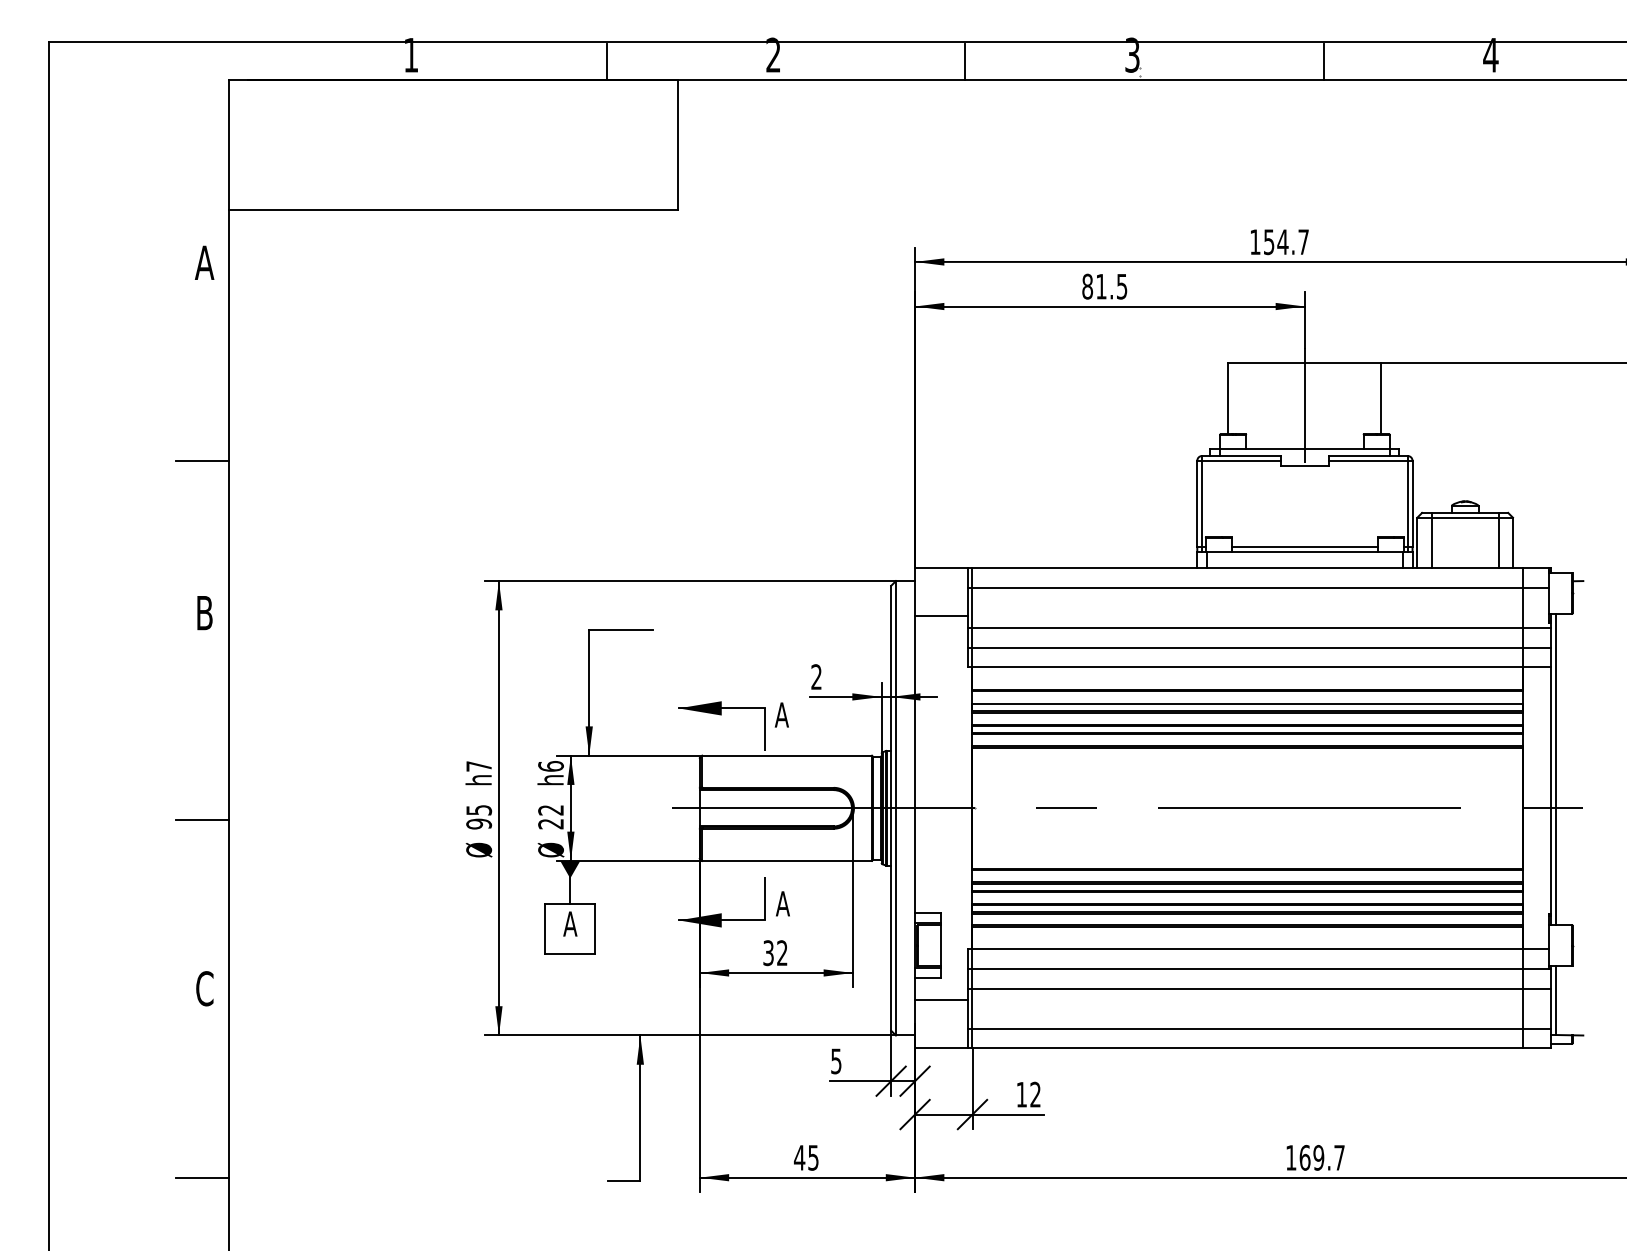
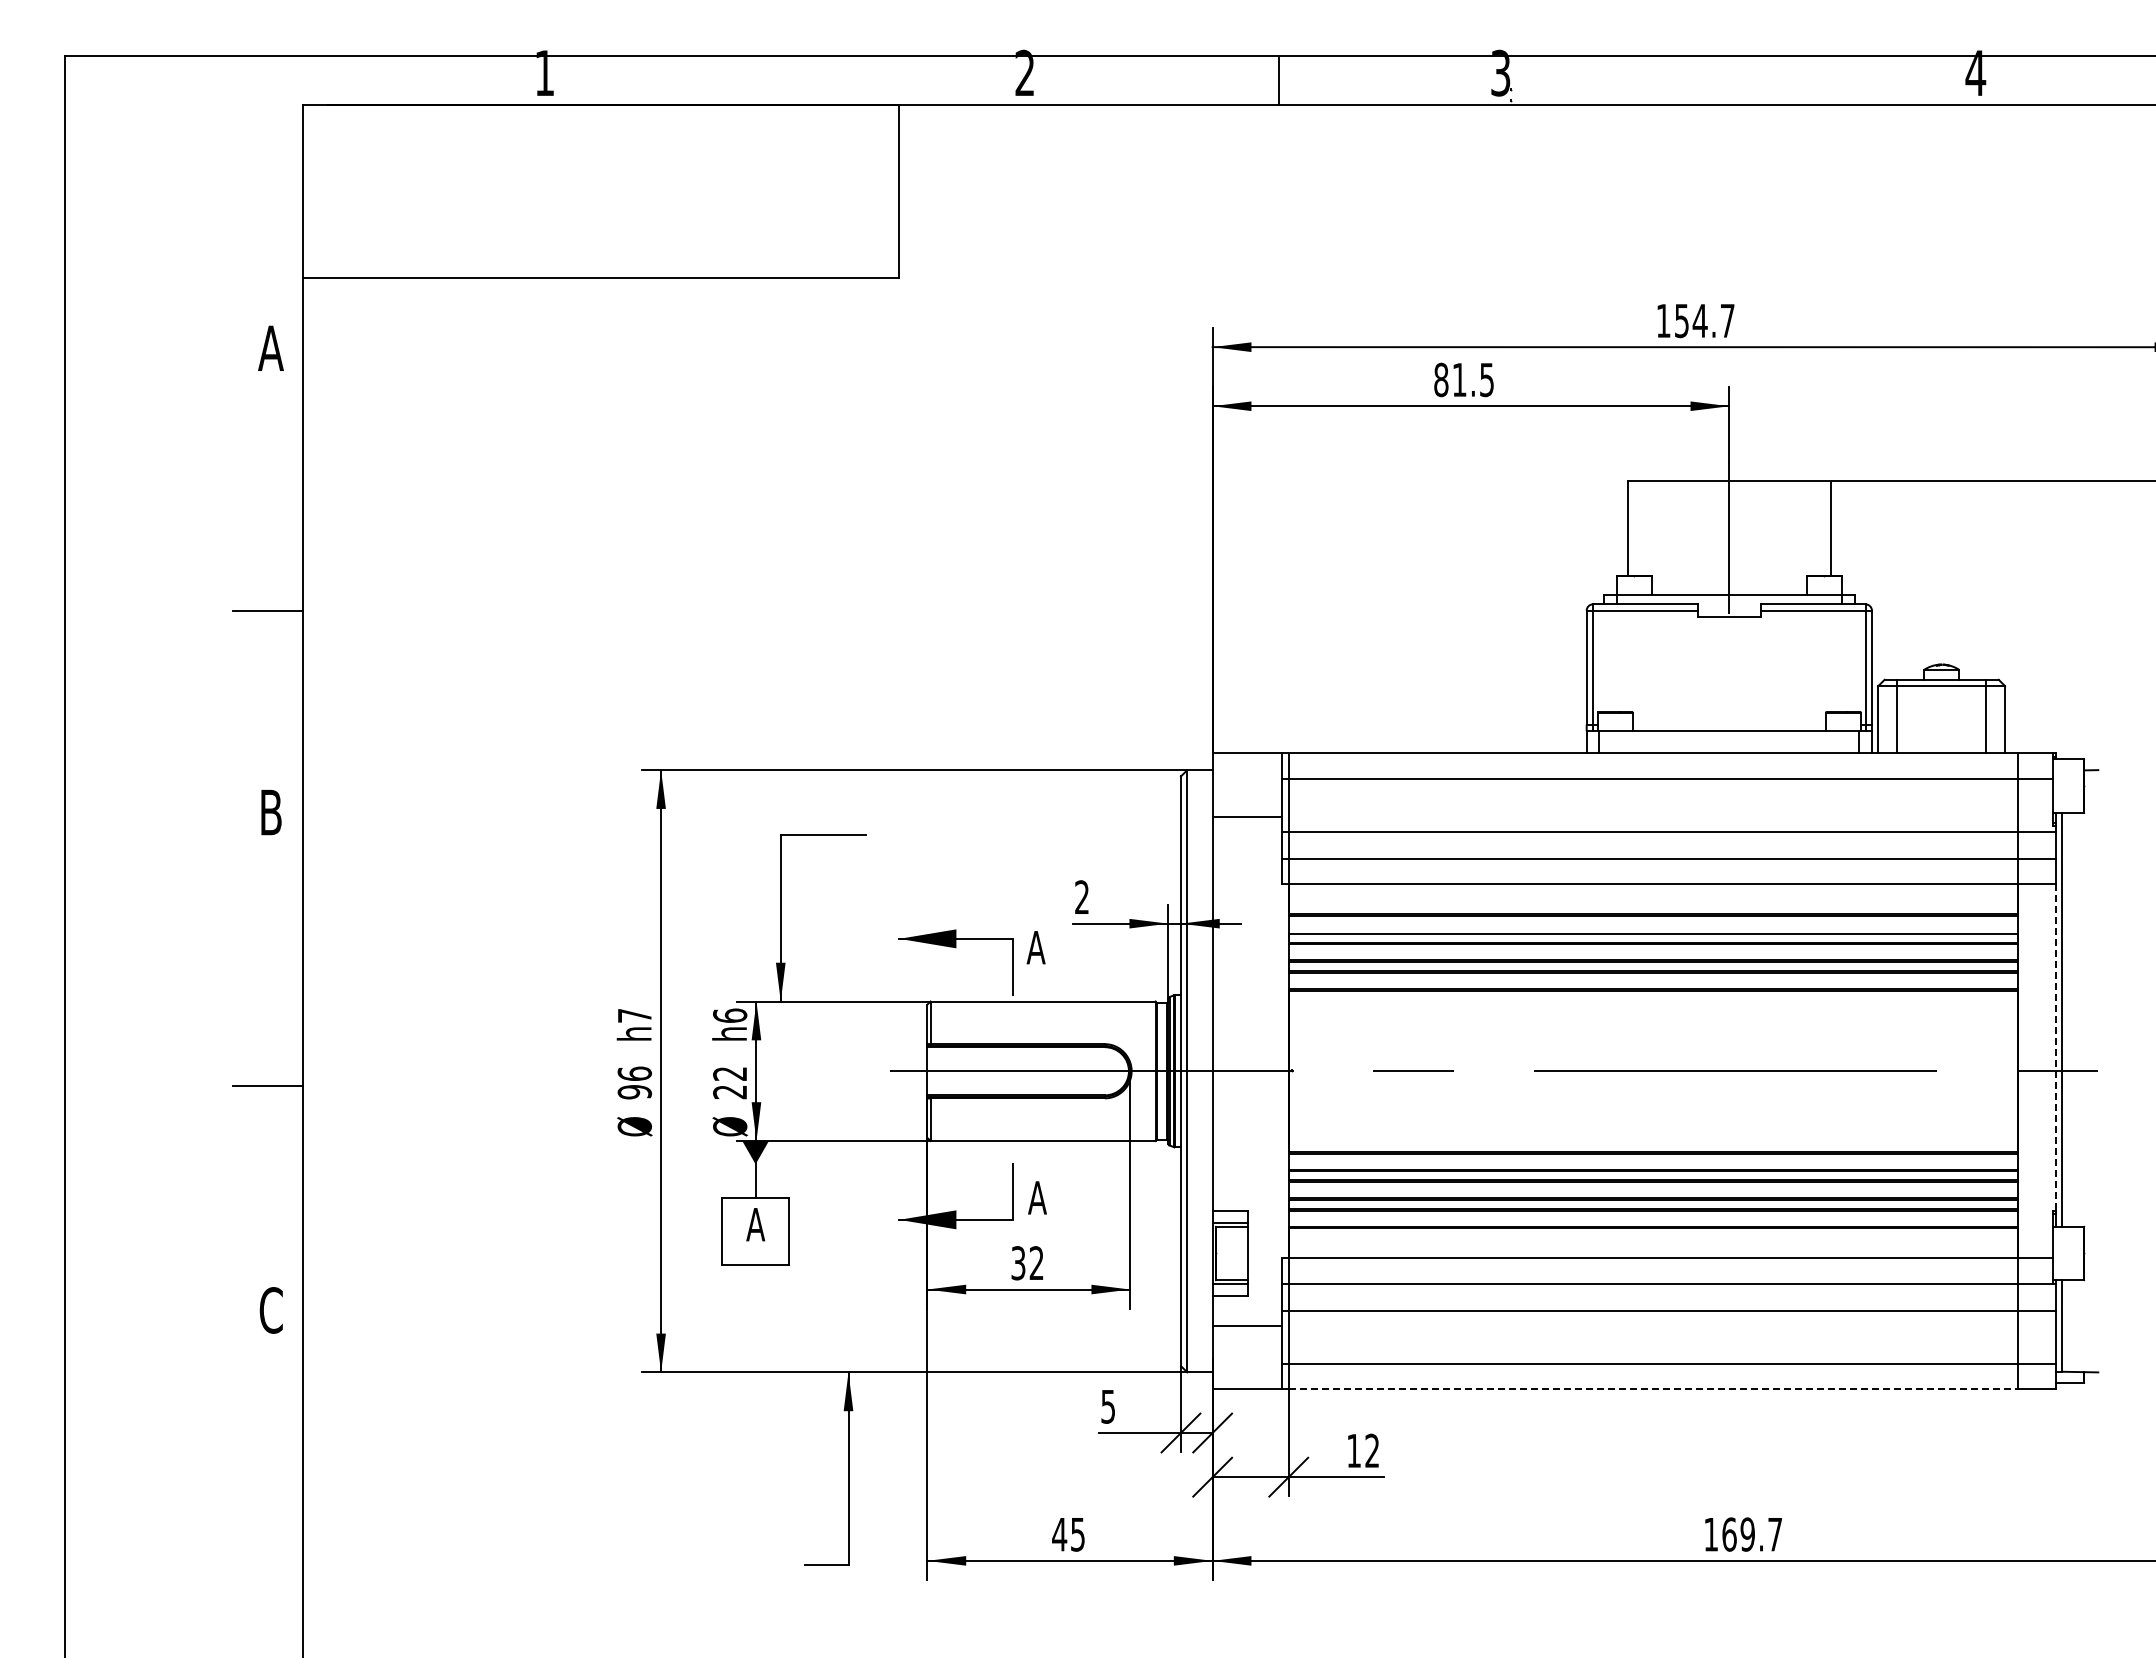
line: (606, 61) -> (803, 81), removed
line: (1323, 61) -> (1754, 81), removed
line: (1305, 546) -> (1729, 724), removed
line: (1551, 790) -> (2055, 1047), solid -> dashed
text: (478, 809) -> (634, 1073), 95 -> 96
line: (1247, 1048) -> (1653, 1389), solid -> dashed
line: (201, 1178) -> (267, 1561), removed

